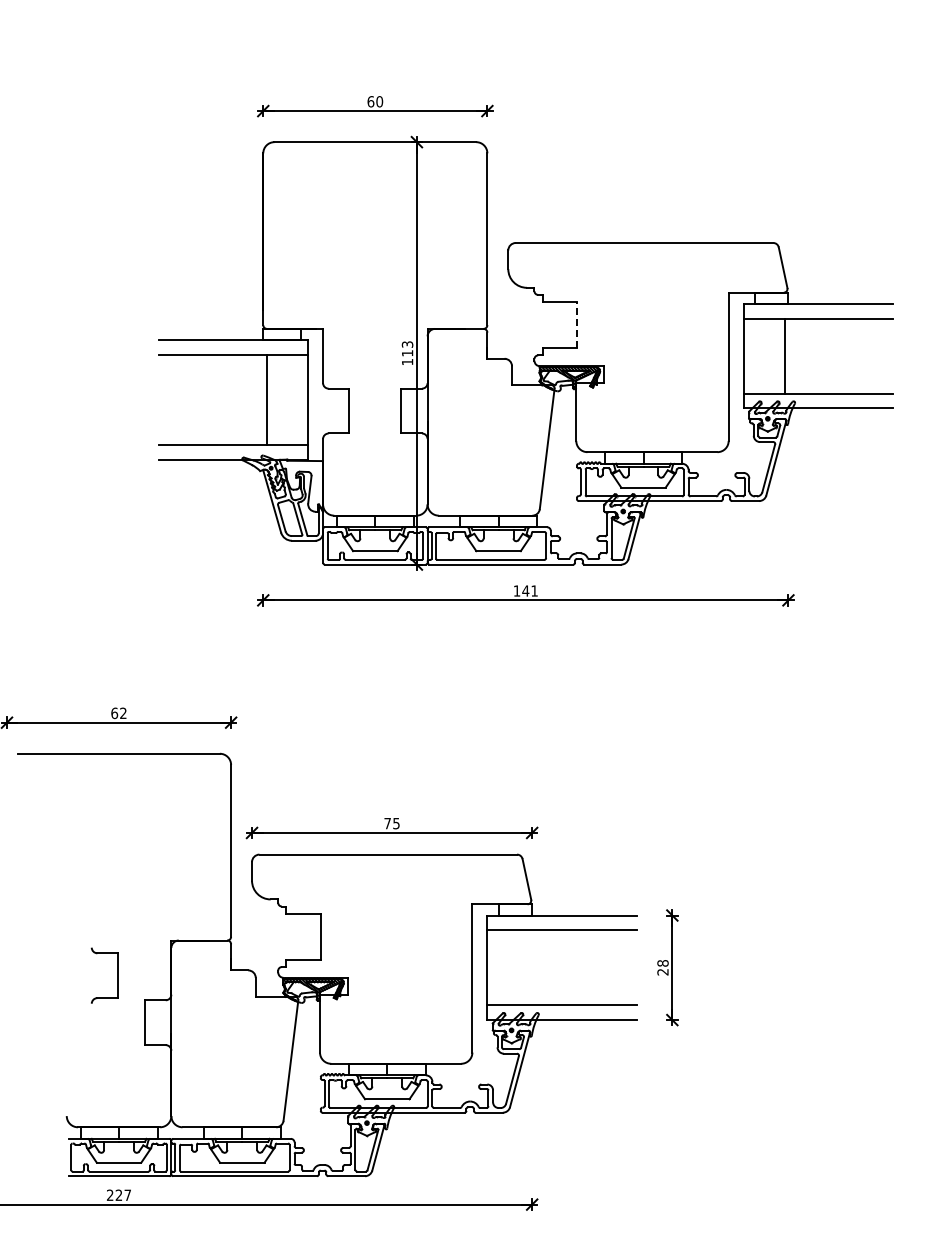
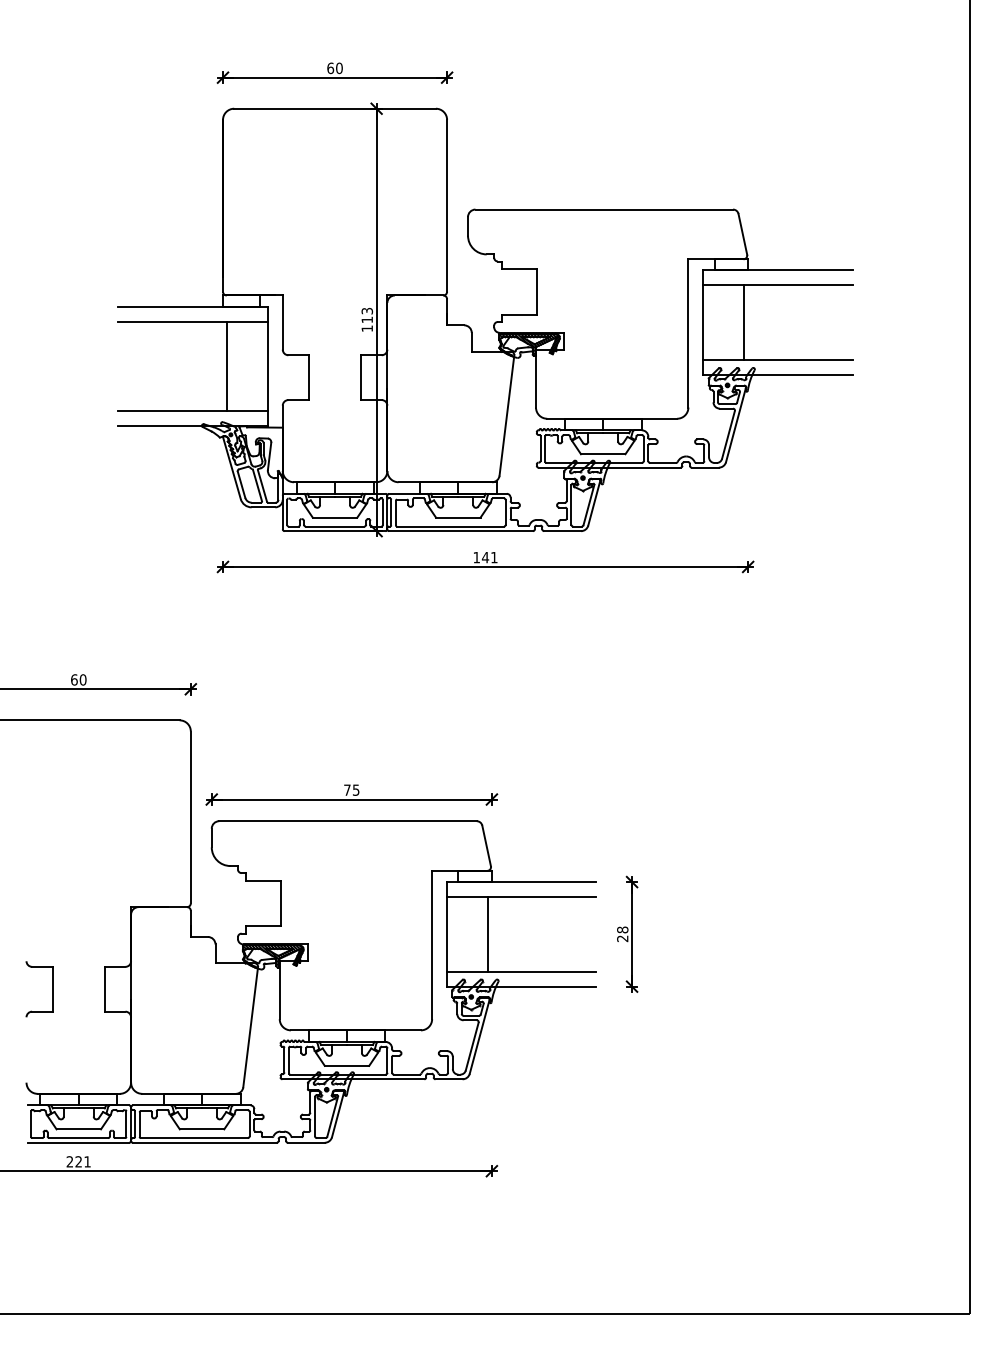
line: (577, 324) -> (537, 291), dashed -> solid
text: (122, 712) -> (82, 679), 62 -> 60
line: (528, 967) -> (488, 934), added
part: (117, 975) -> (52, 989), moved
text: (127, 1194) -> (87, 1161), 227 -> 221

